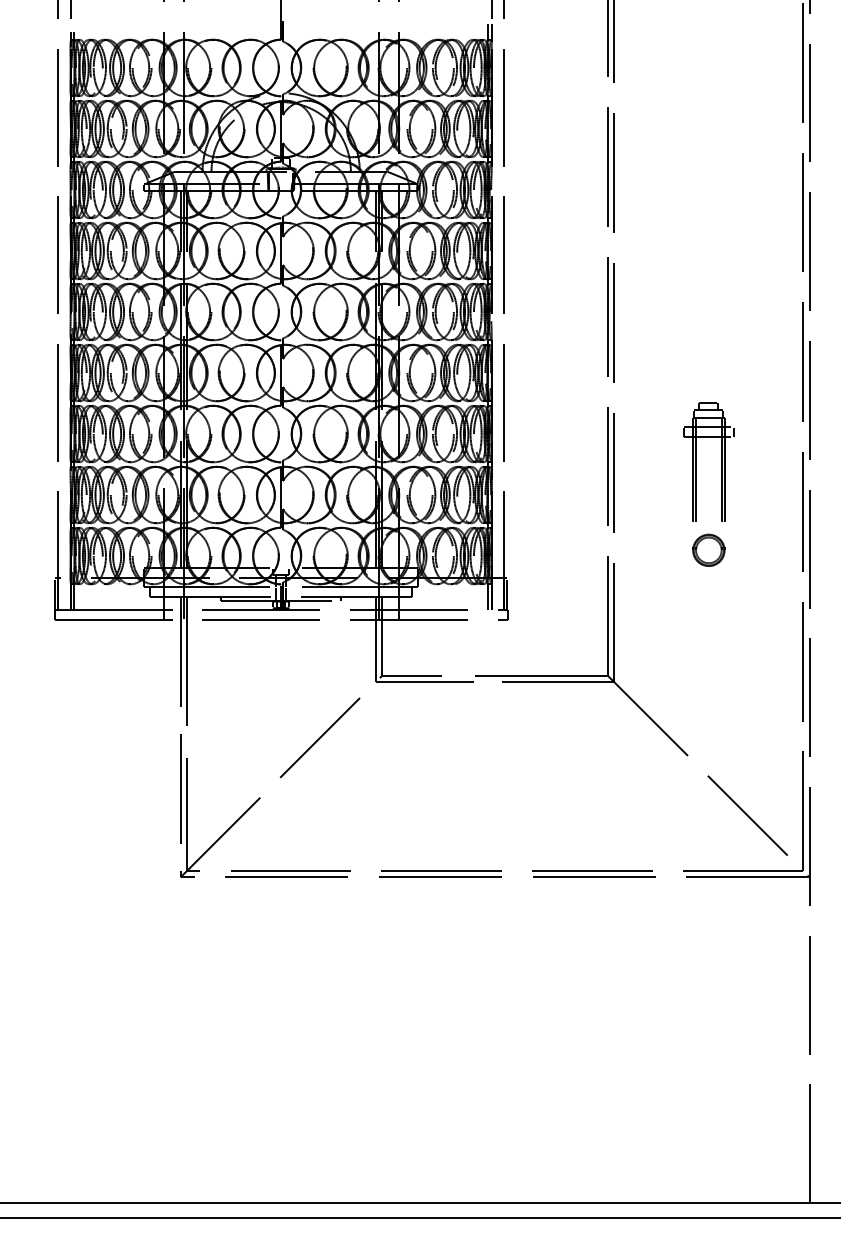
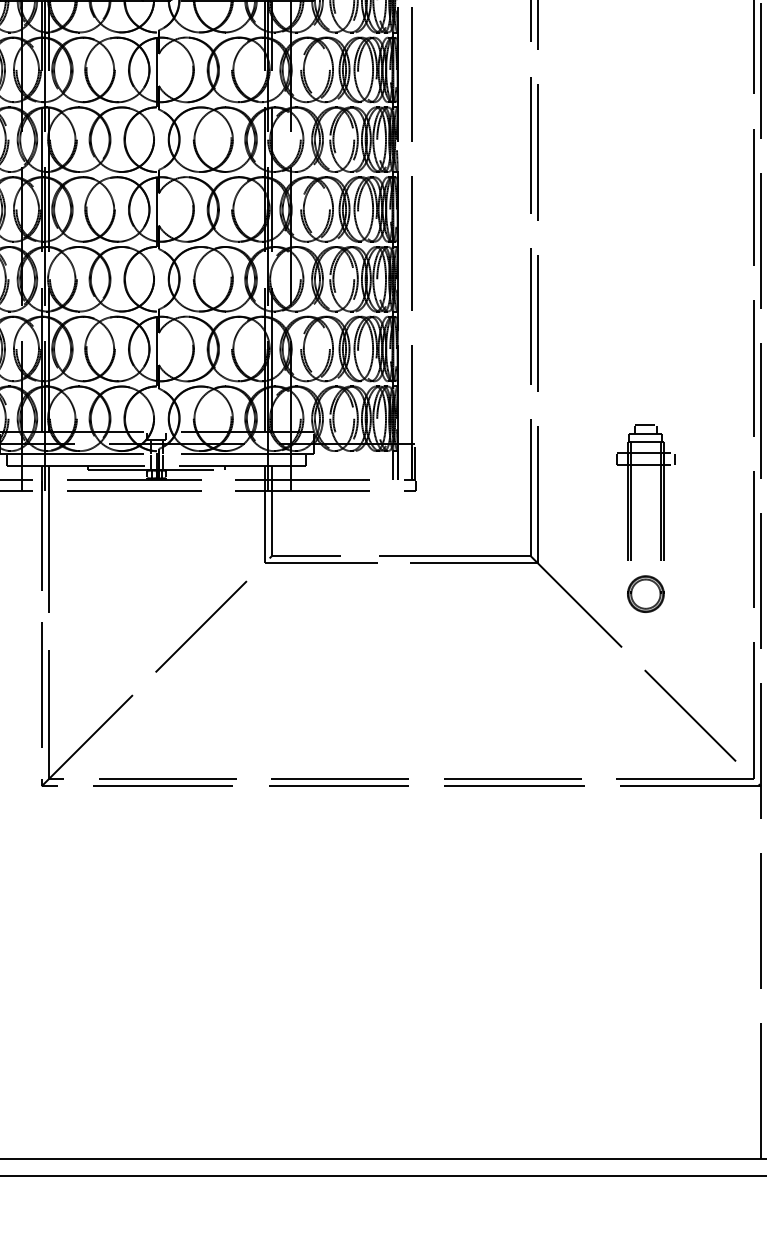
part: (696, 484) -> (631, 518), moved

